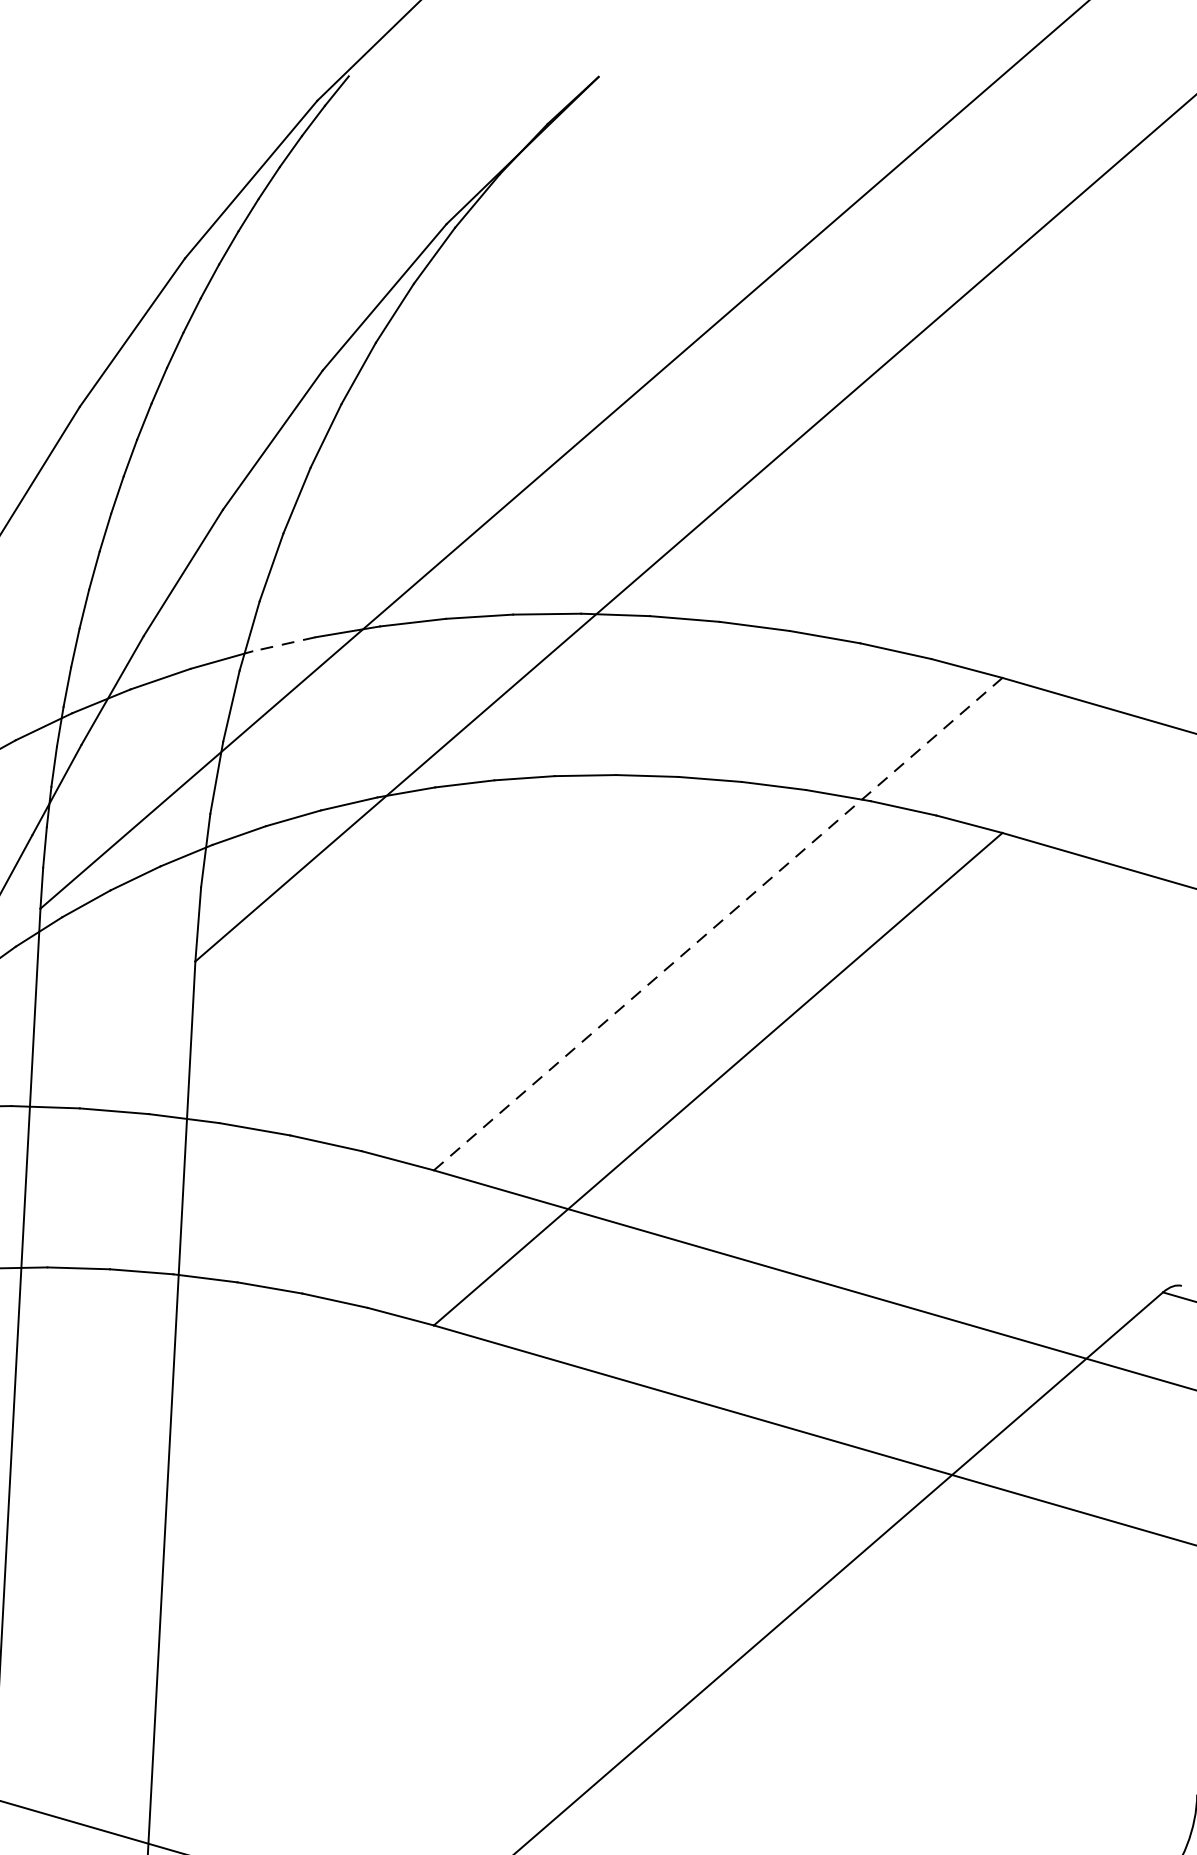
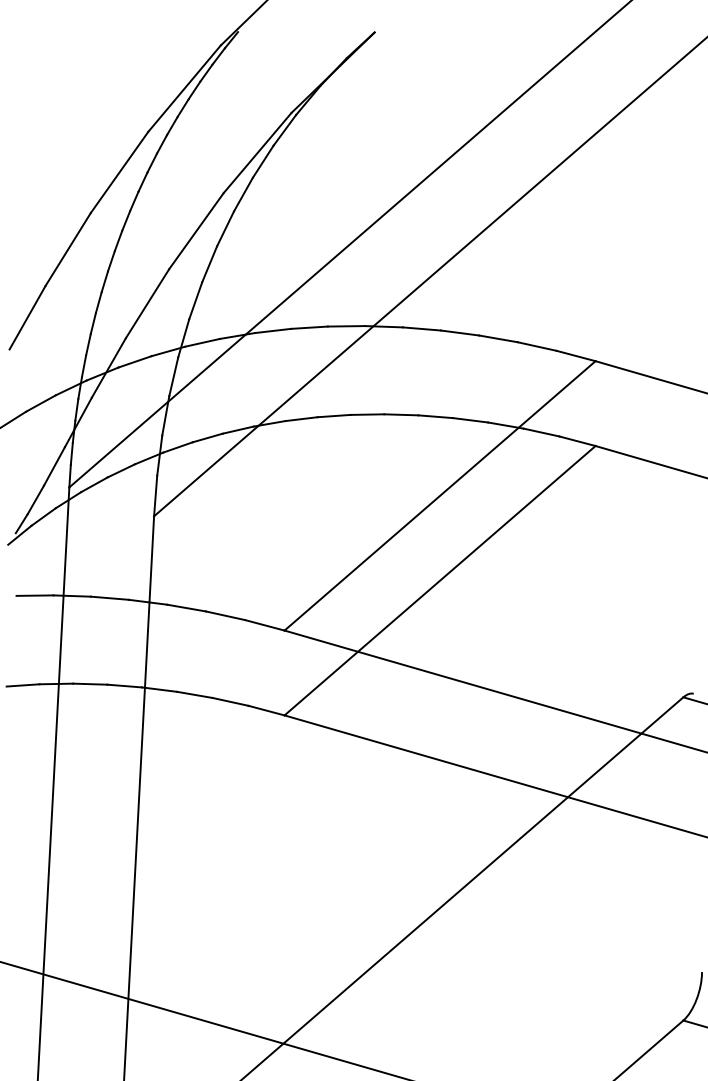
line: (283, 643) -> (202, 342), dashed -> solid
line: (718, 923) -> (440, 495), dashed -> solid

